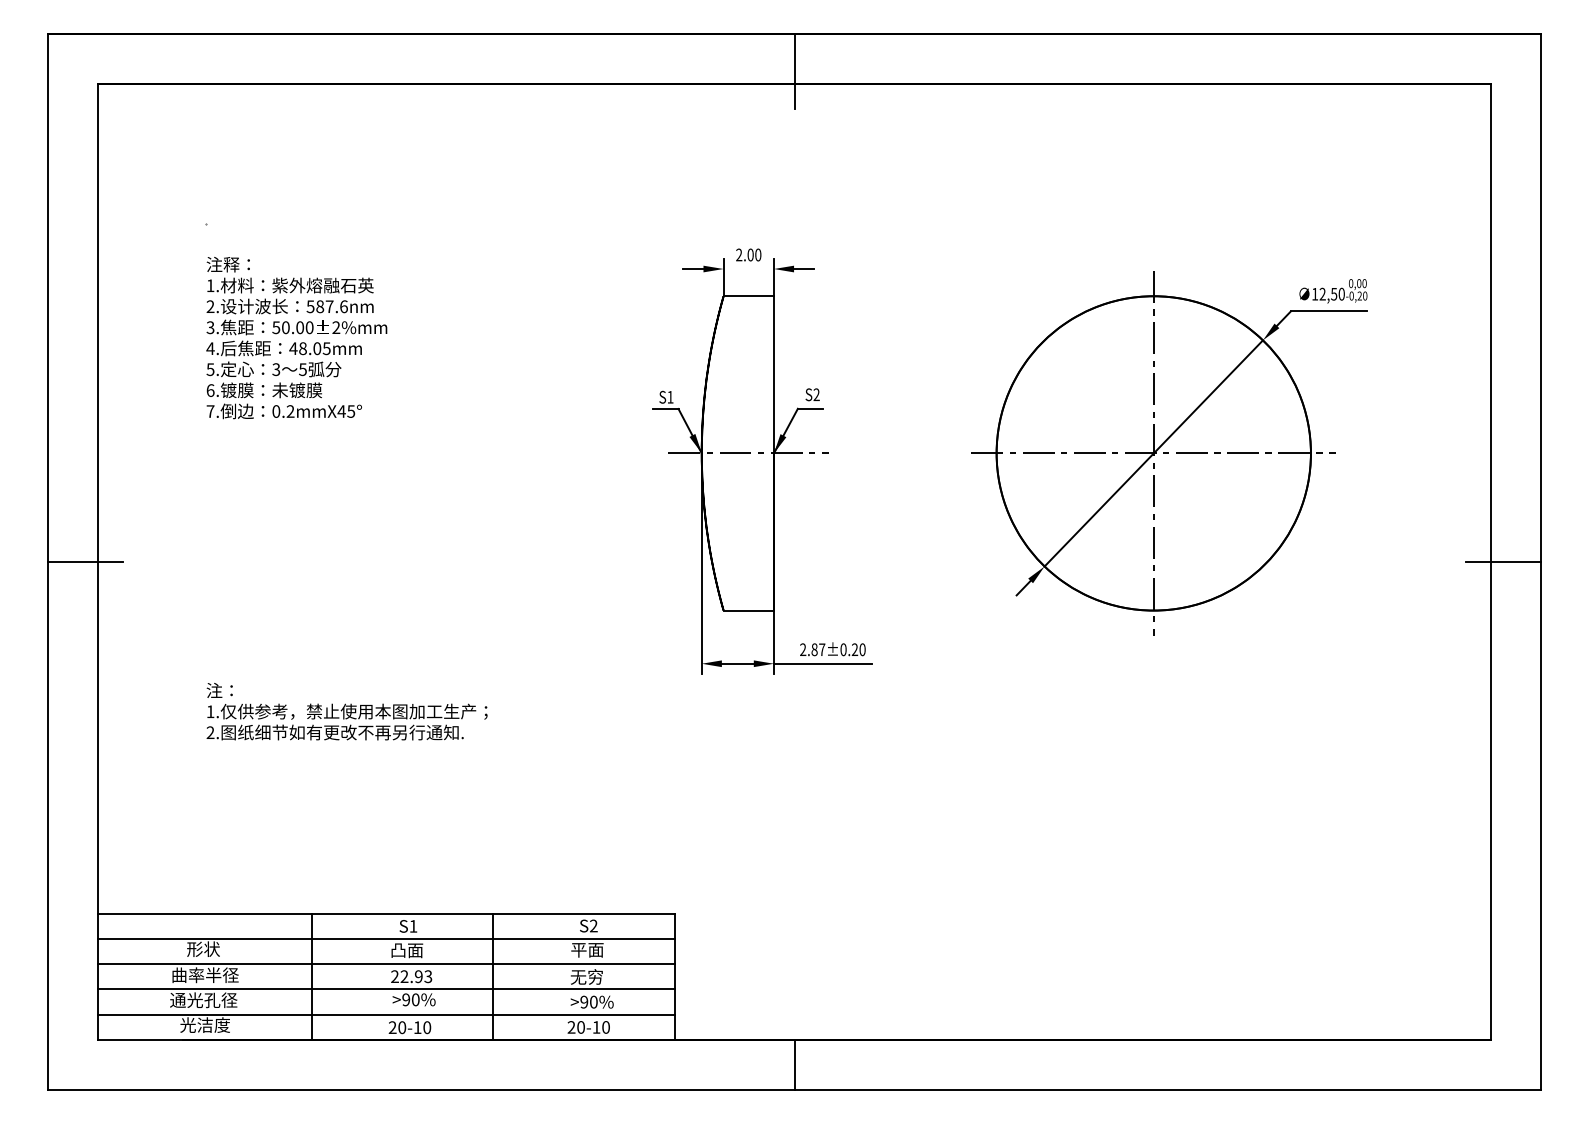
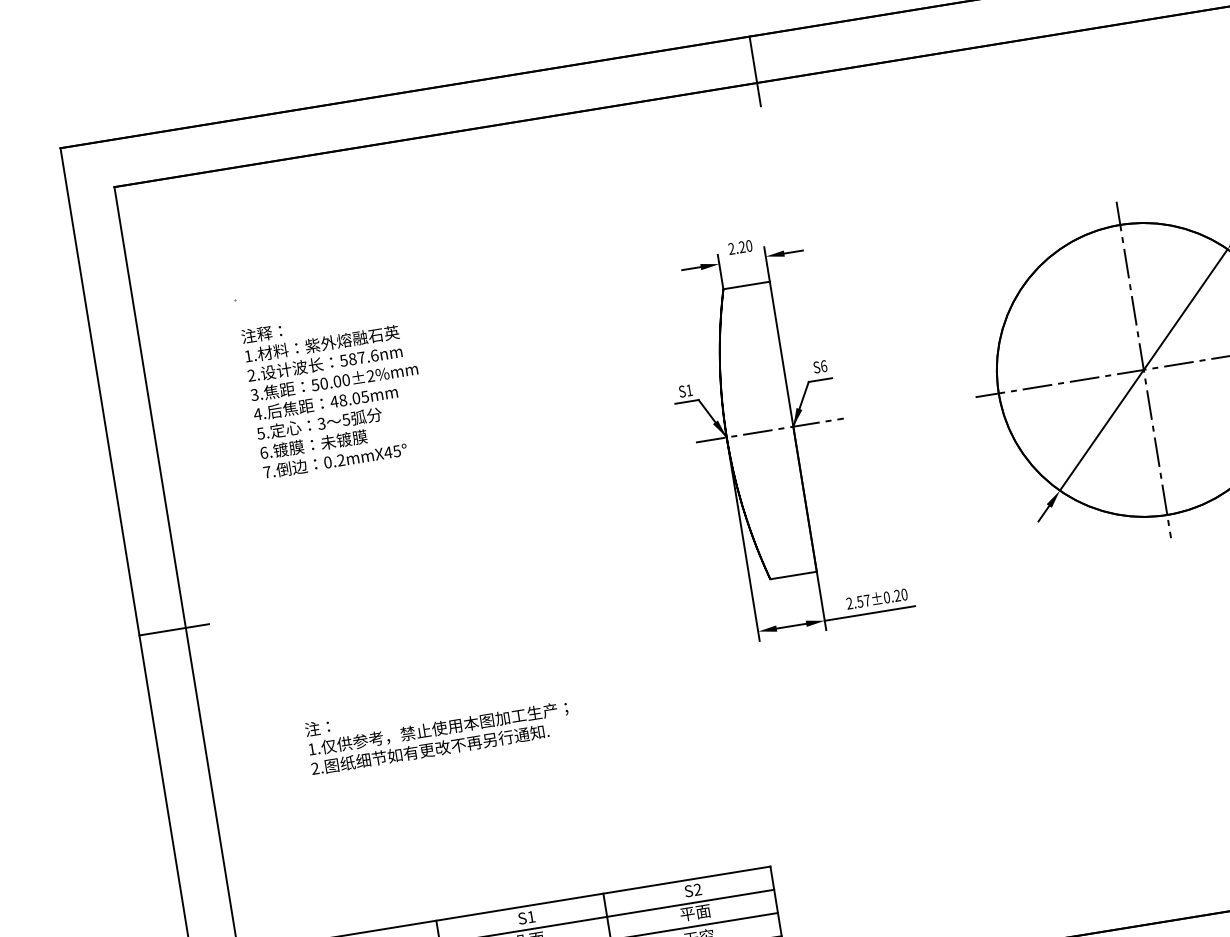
text: (750, 254) -> (741, 246), 2.00 -> 2.20
text: (816, 394) -> (823, 366), S2 -> S6
text: (814, 649) -> (860, 601), 2.87±0.20 -> 2.57±0.20

